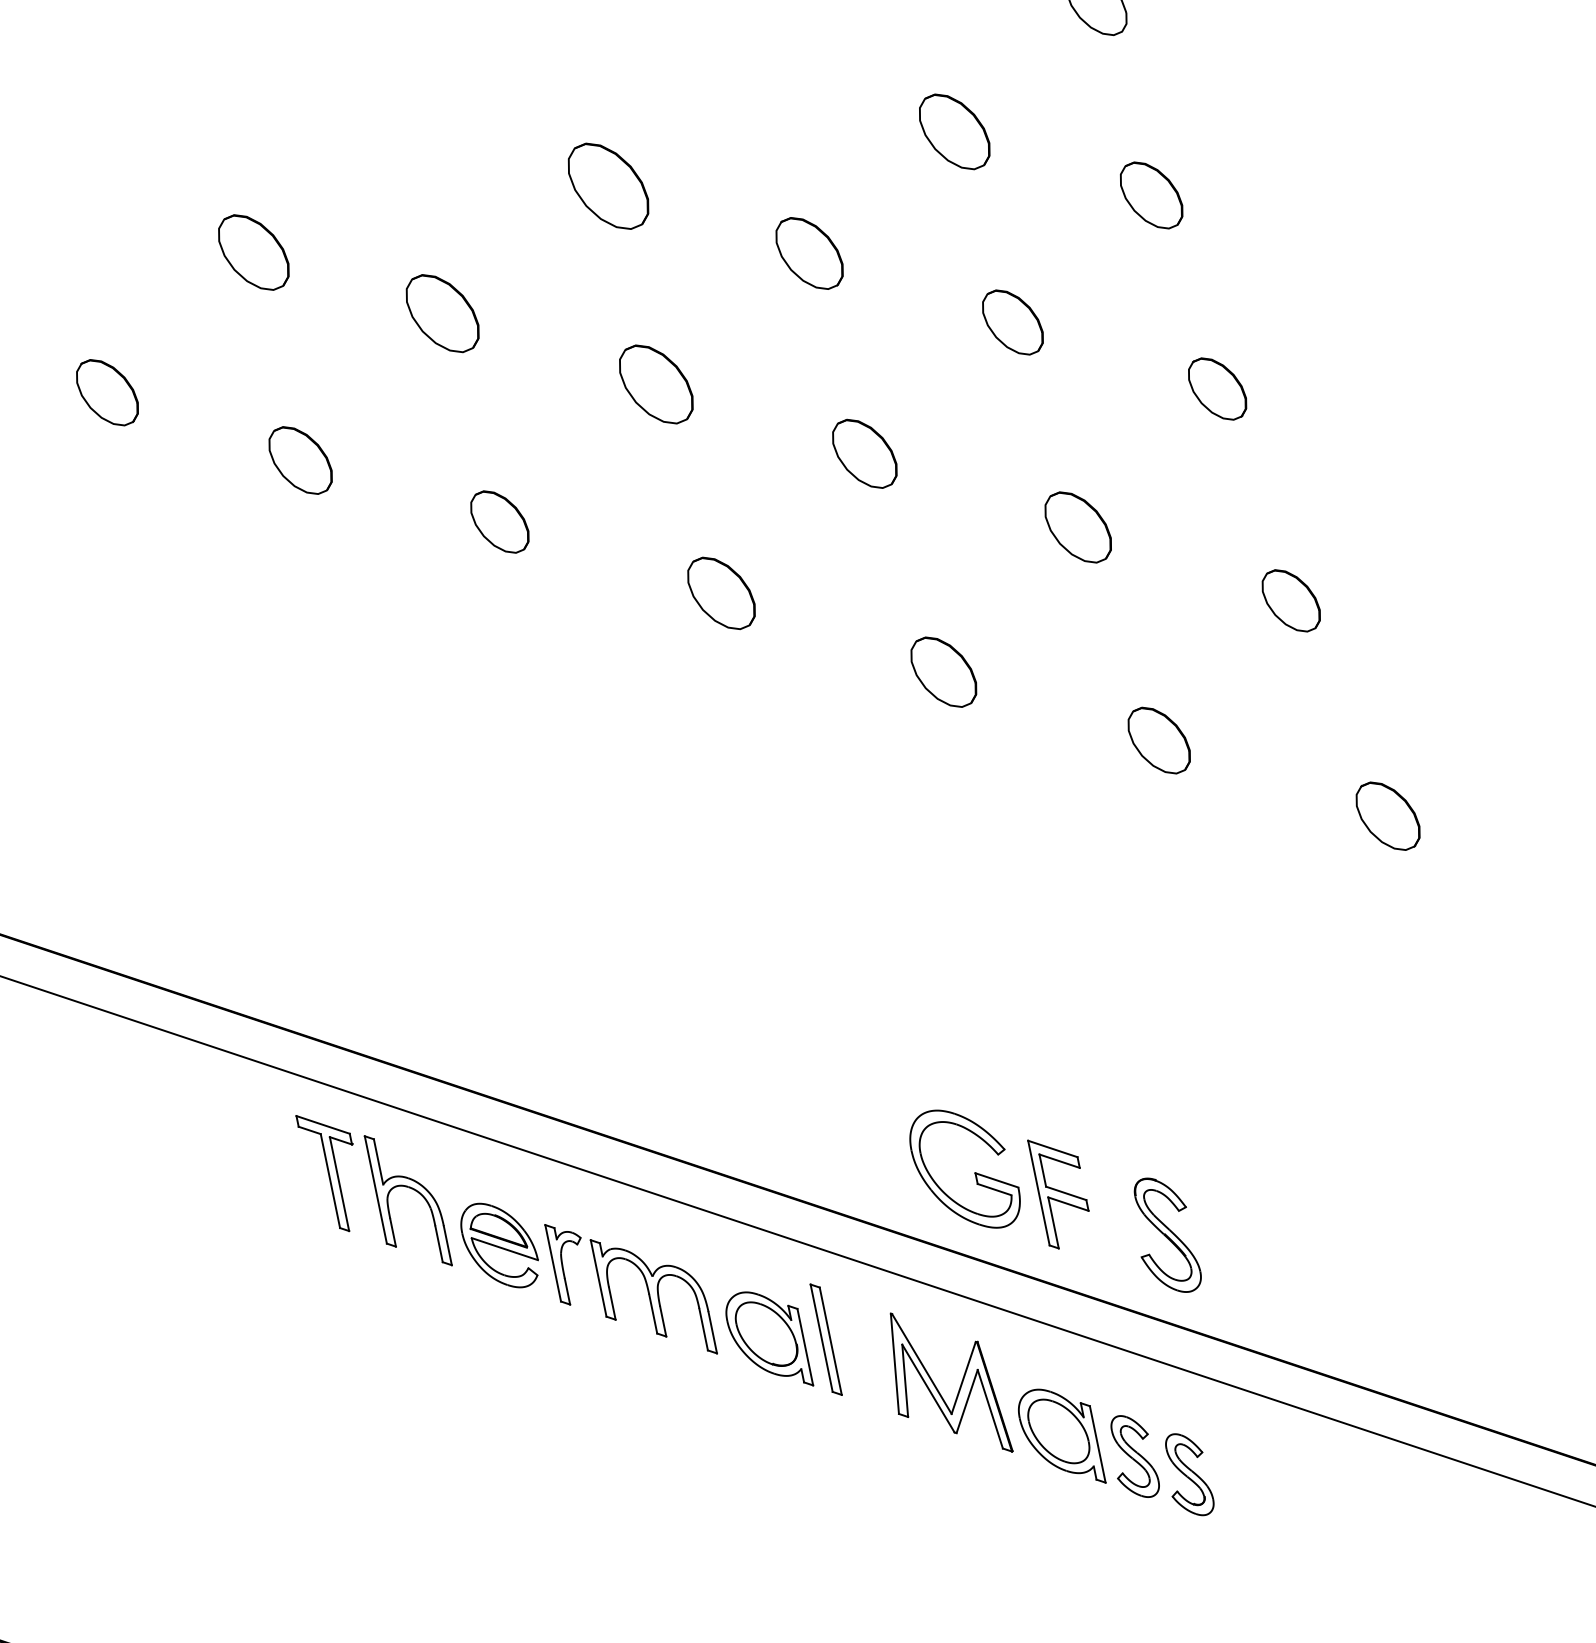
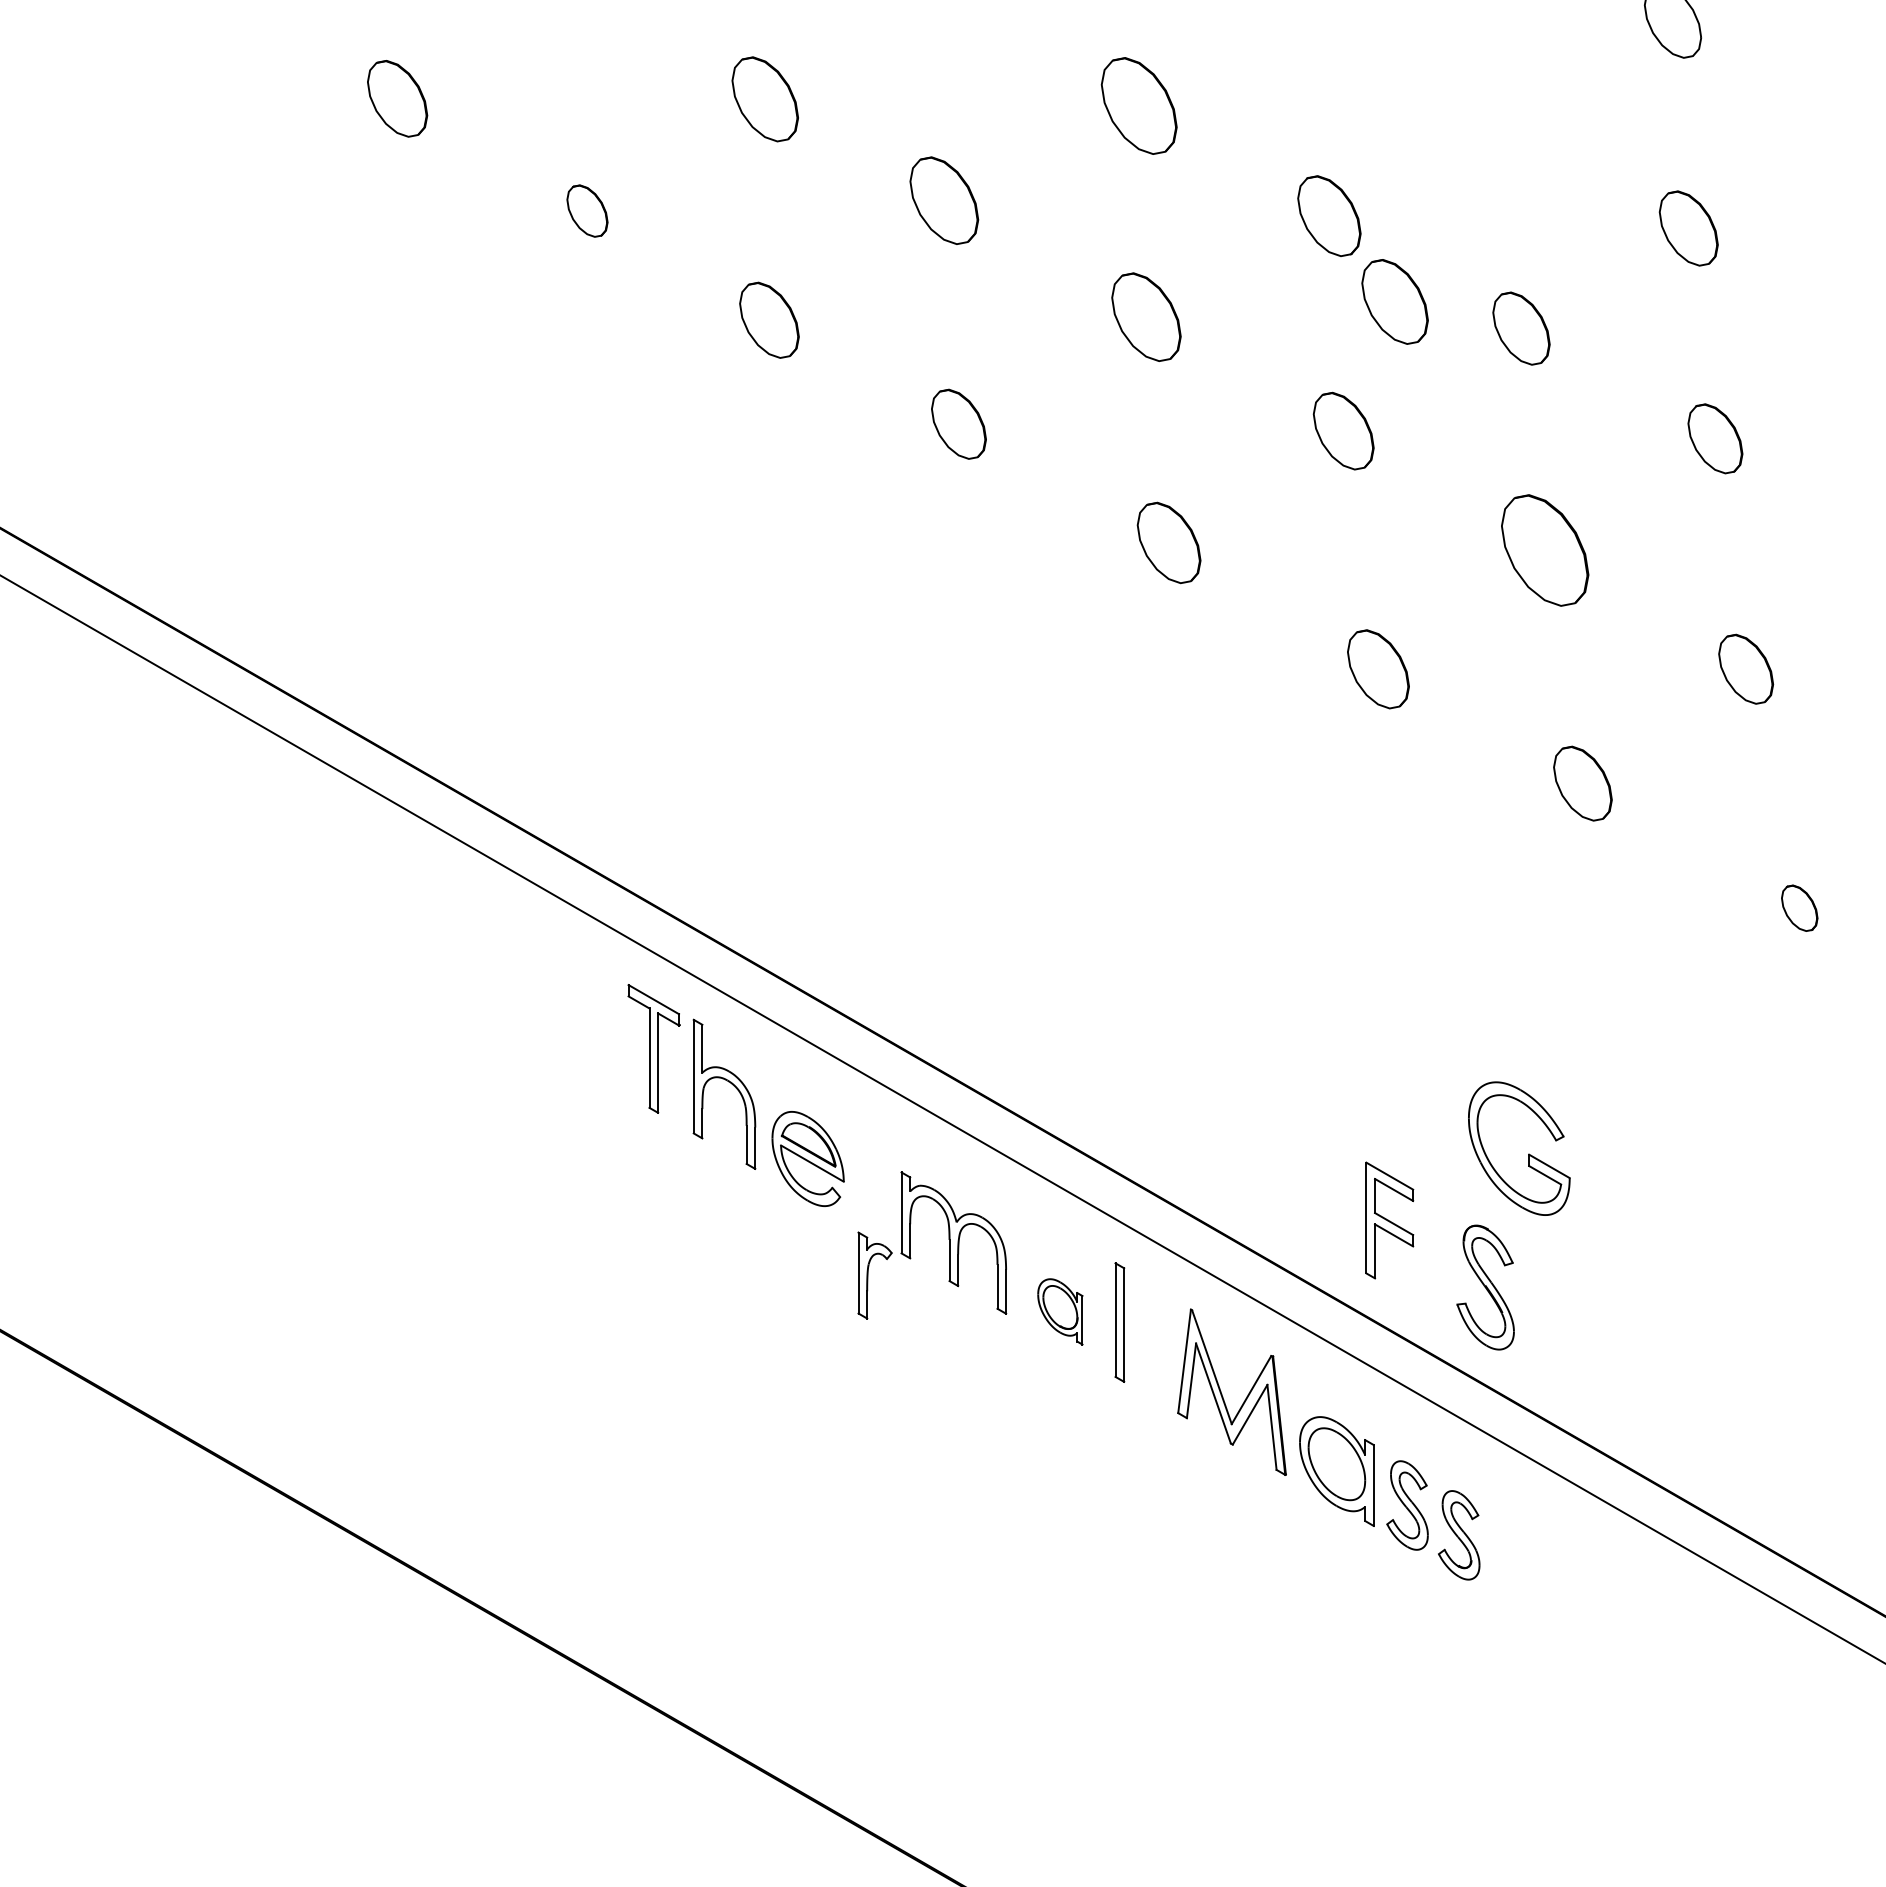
part: (954, 131) -> (1394, 301), moved
part: (107, 392) -> (587, 210), size x0.7
part: (1077, 526) -> (1544, 549), size x1.4
part: (1388, 816) -> (1799, 908), size x0.6
part: (974, 1172) -> (1528, 1153), moved
part: (568, 1262) -> (874, 1275), moved
part: (767, 1340) -> (1060, 1311), size x0.6

